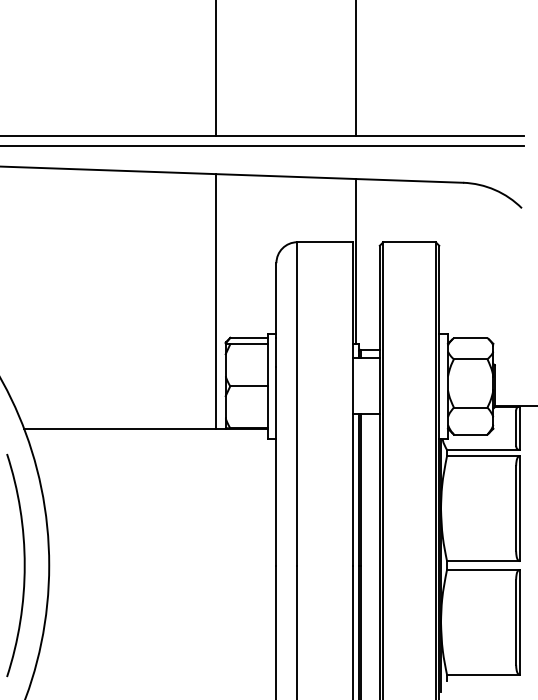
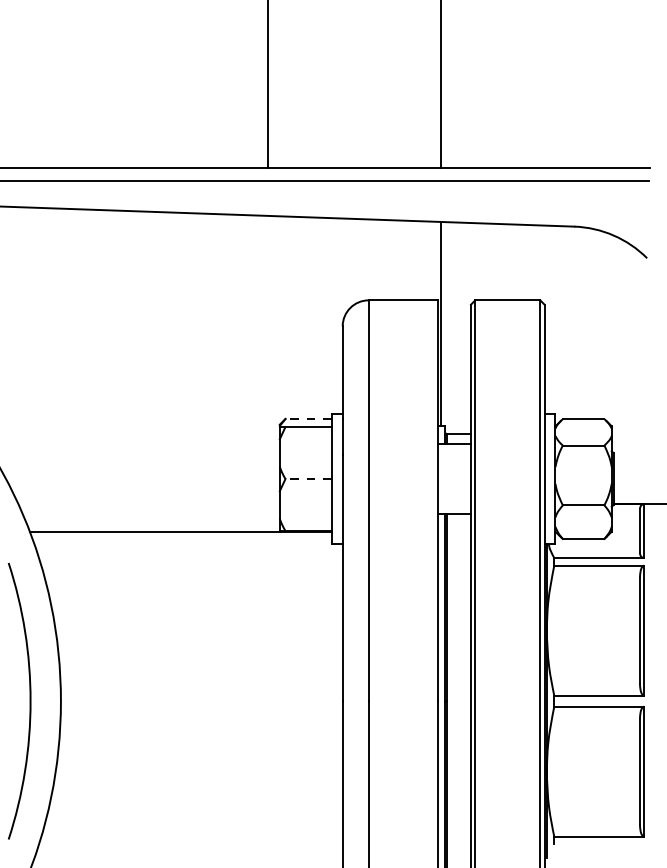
line: (215, 301) -> (267, 373), removed
line: (248, 337) -> (308, 418), solid -> dashed
line: (248, 386) -> (308, 479), solid -> dashed

